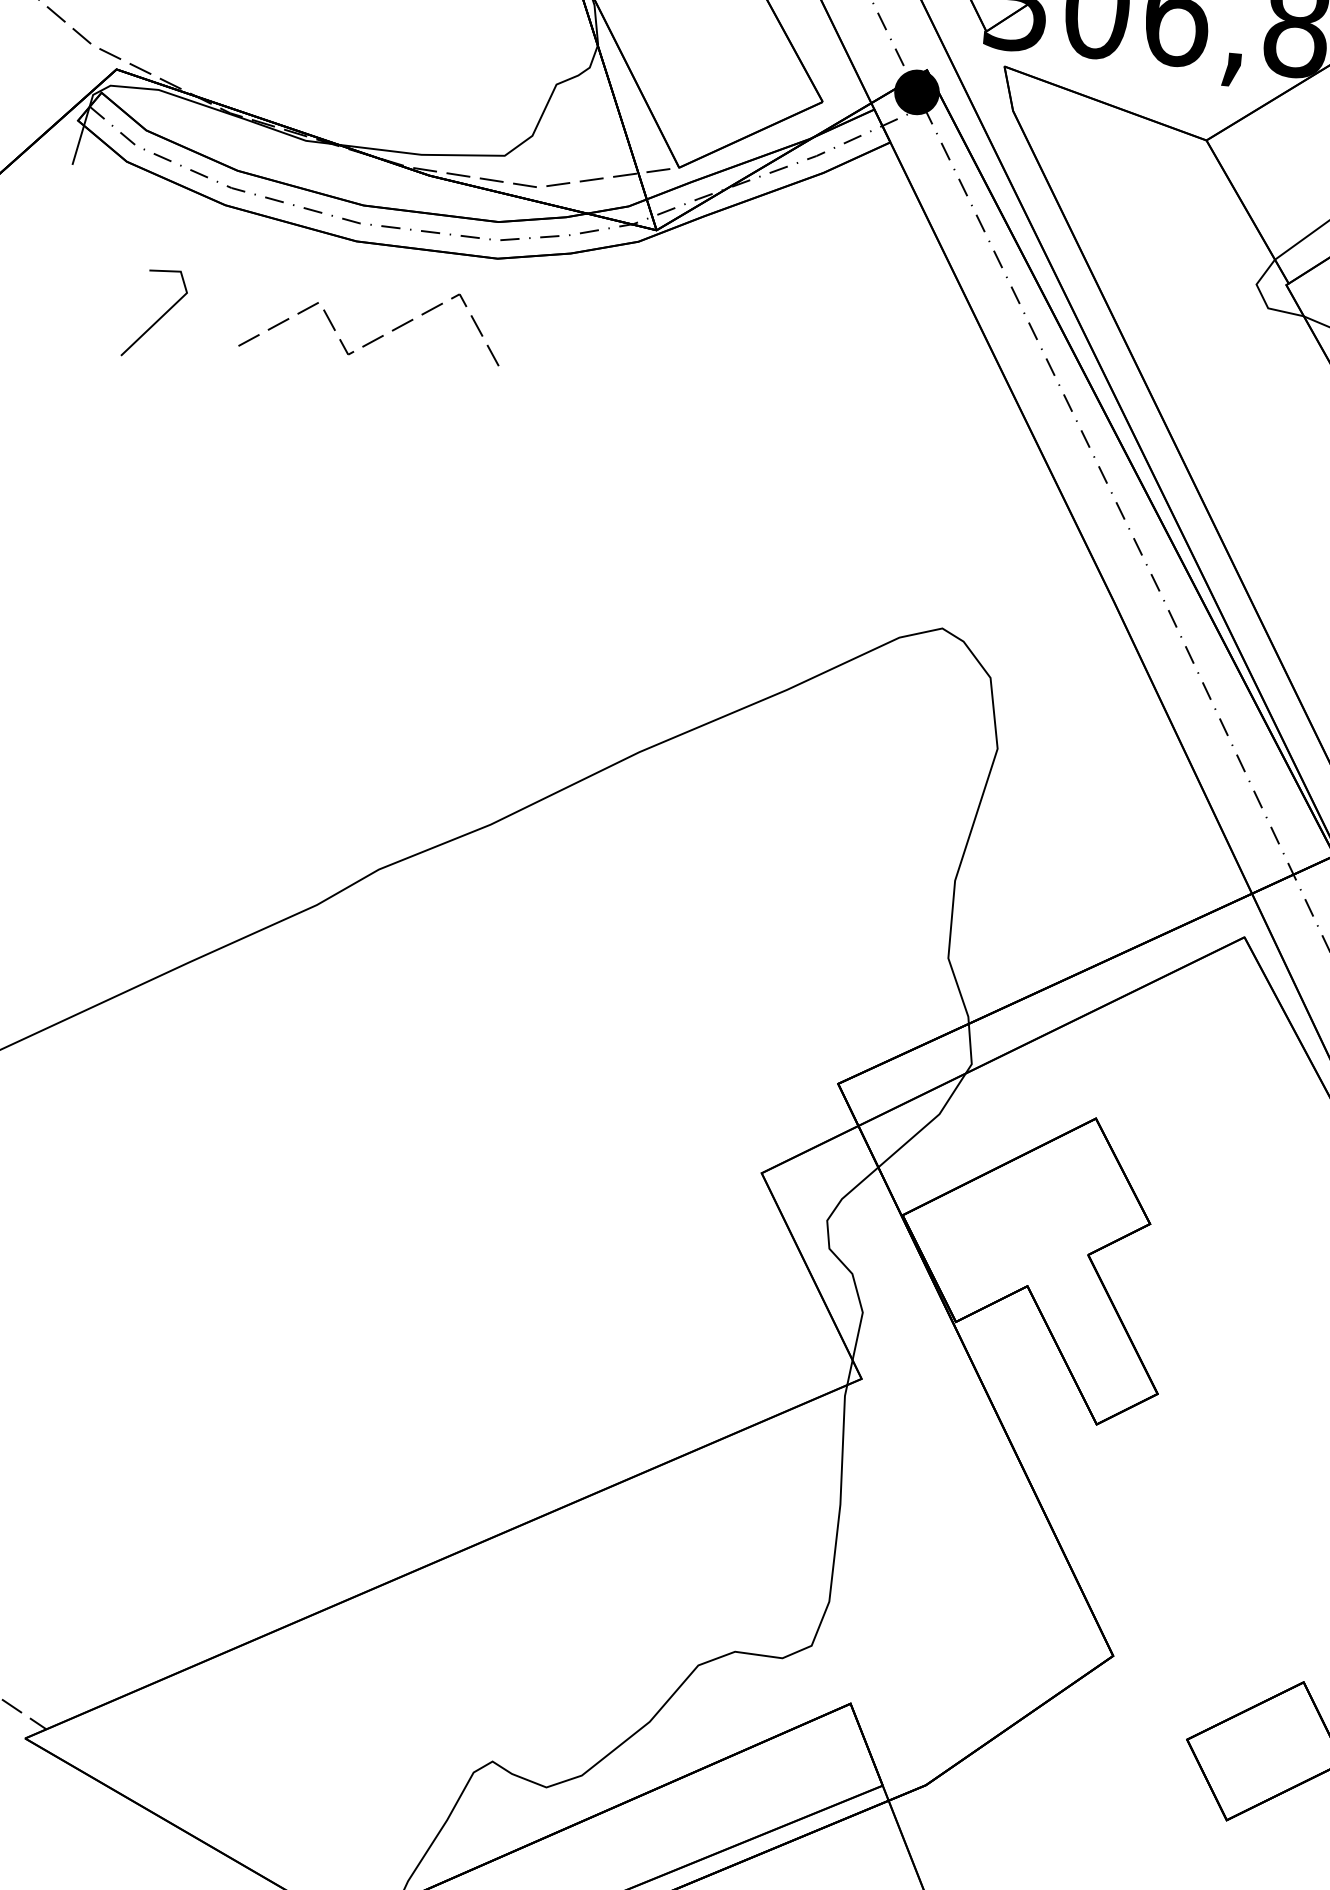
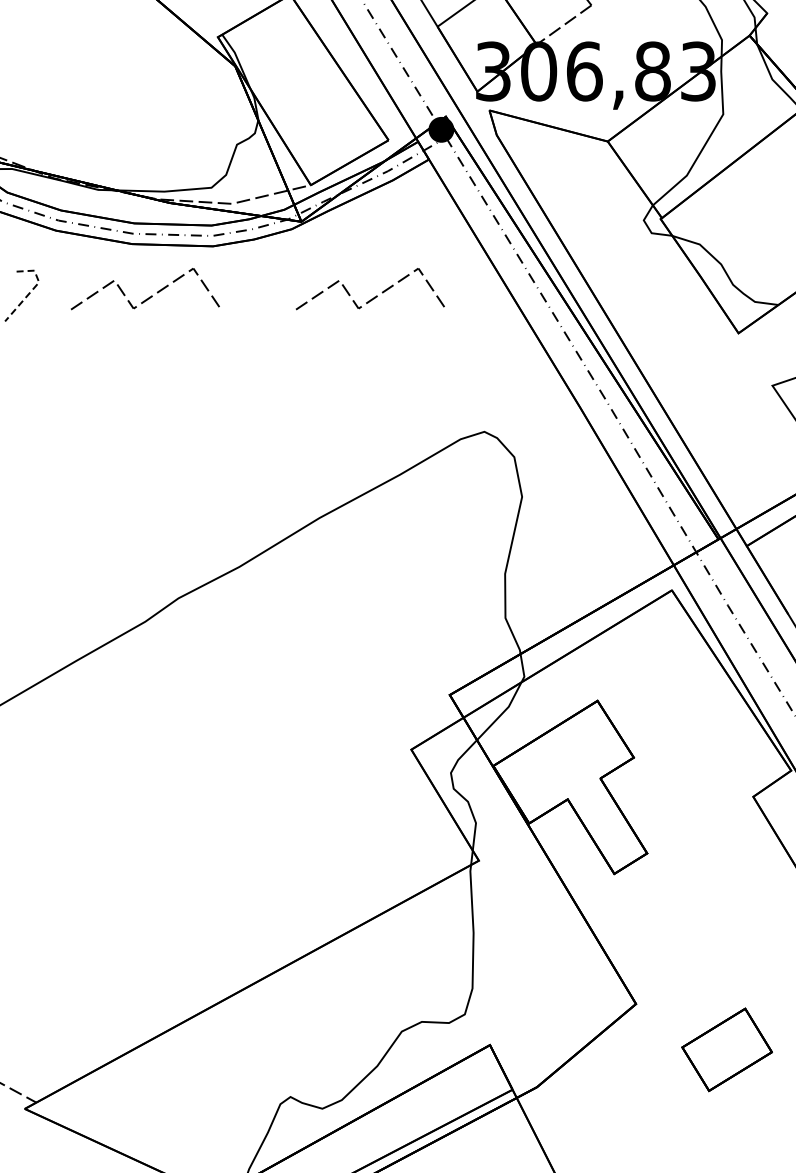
line: (174, 304) -> (32, 289), solid -> dashed
line: (772, 373) -> (374, 296), added

